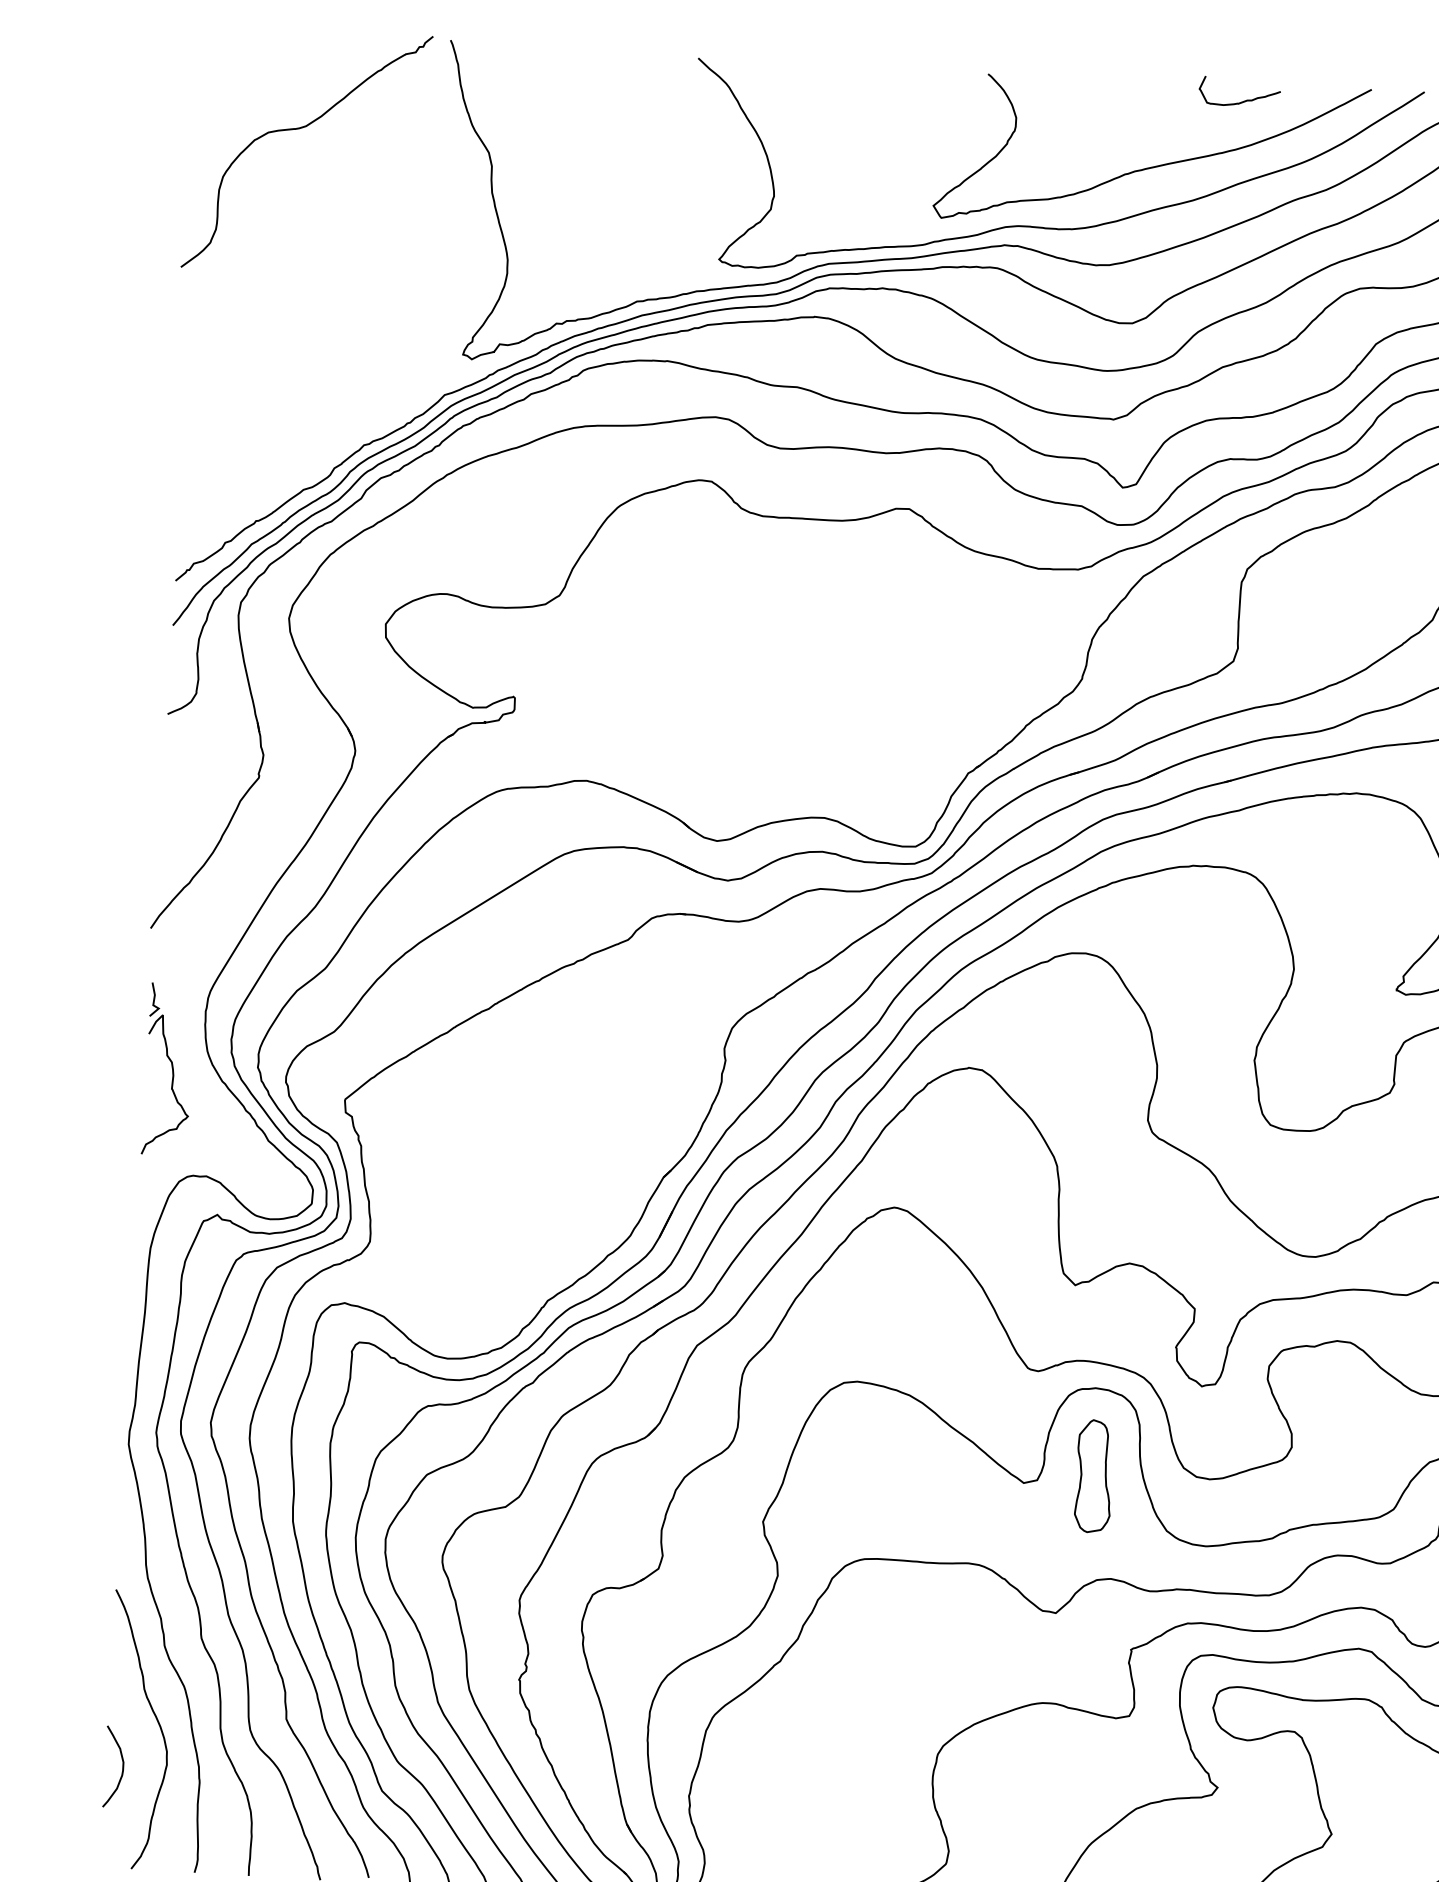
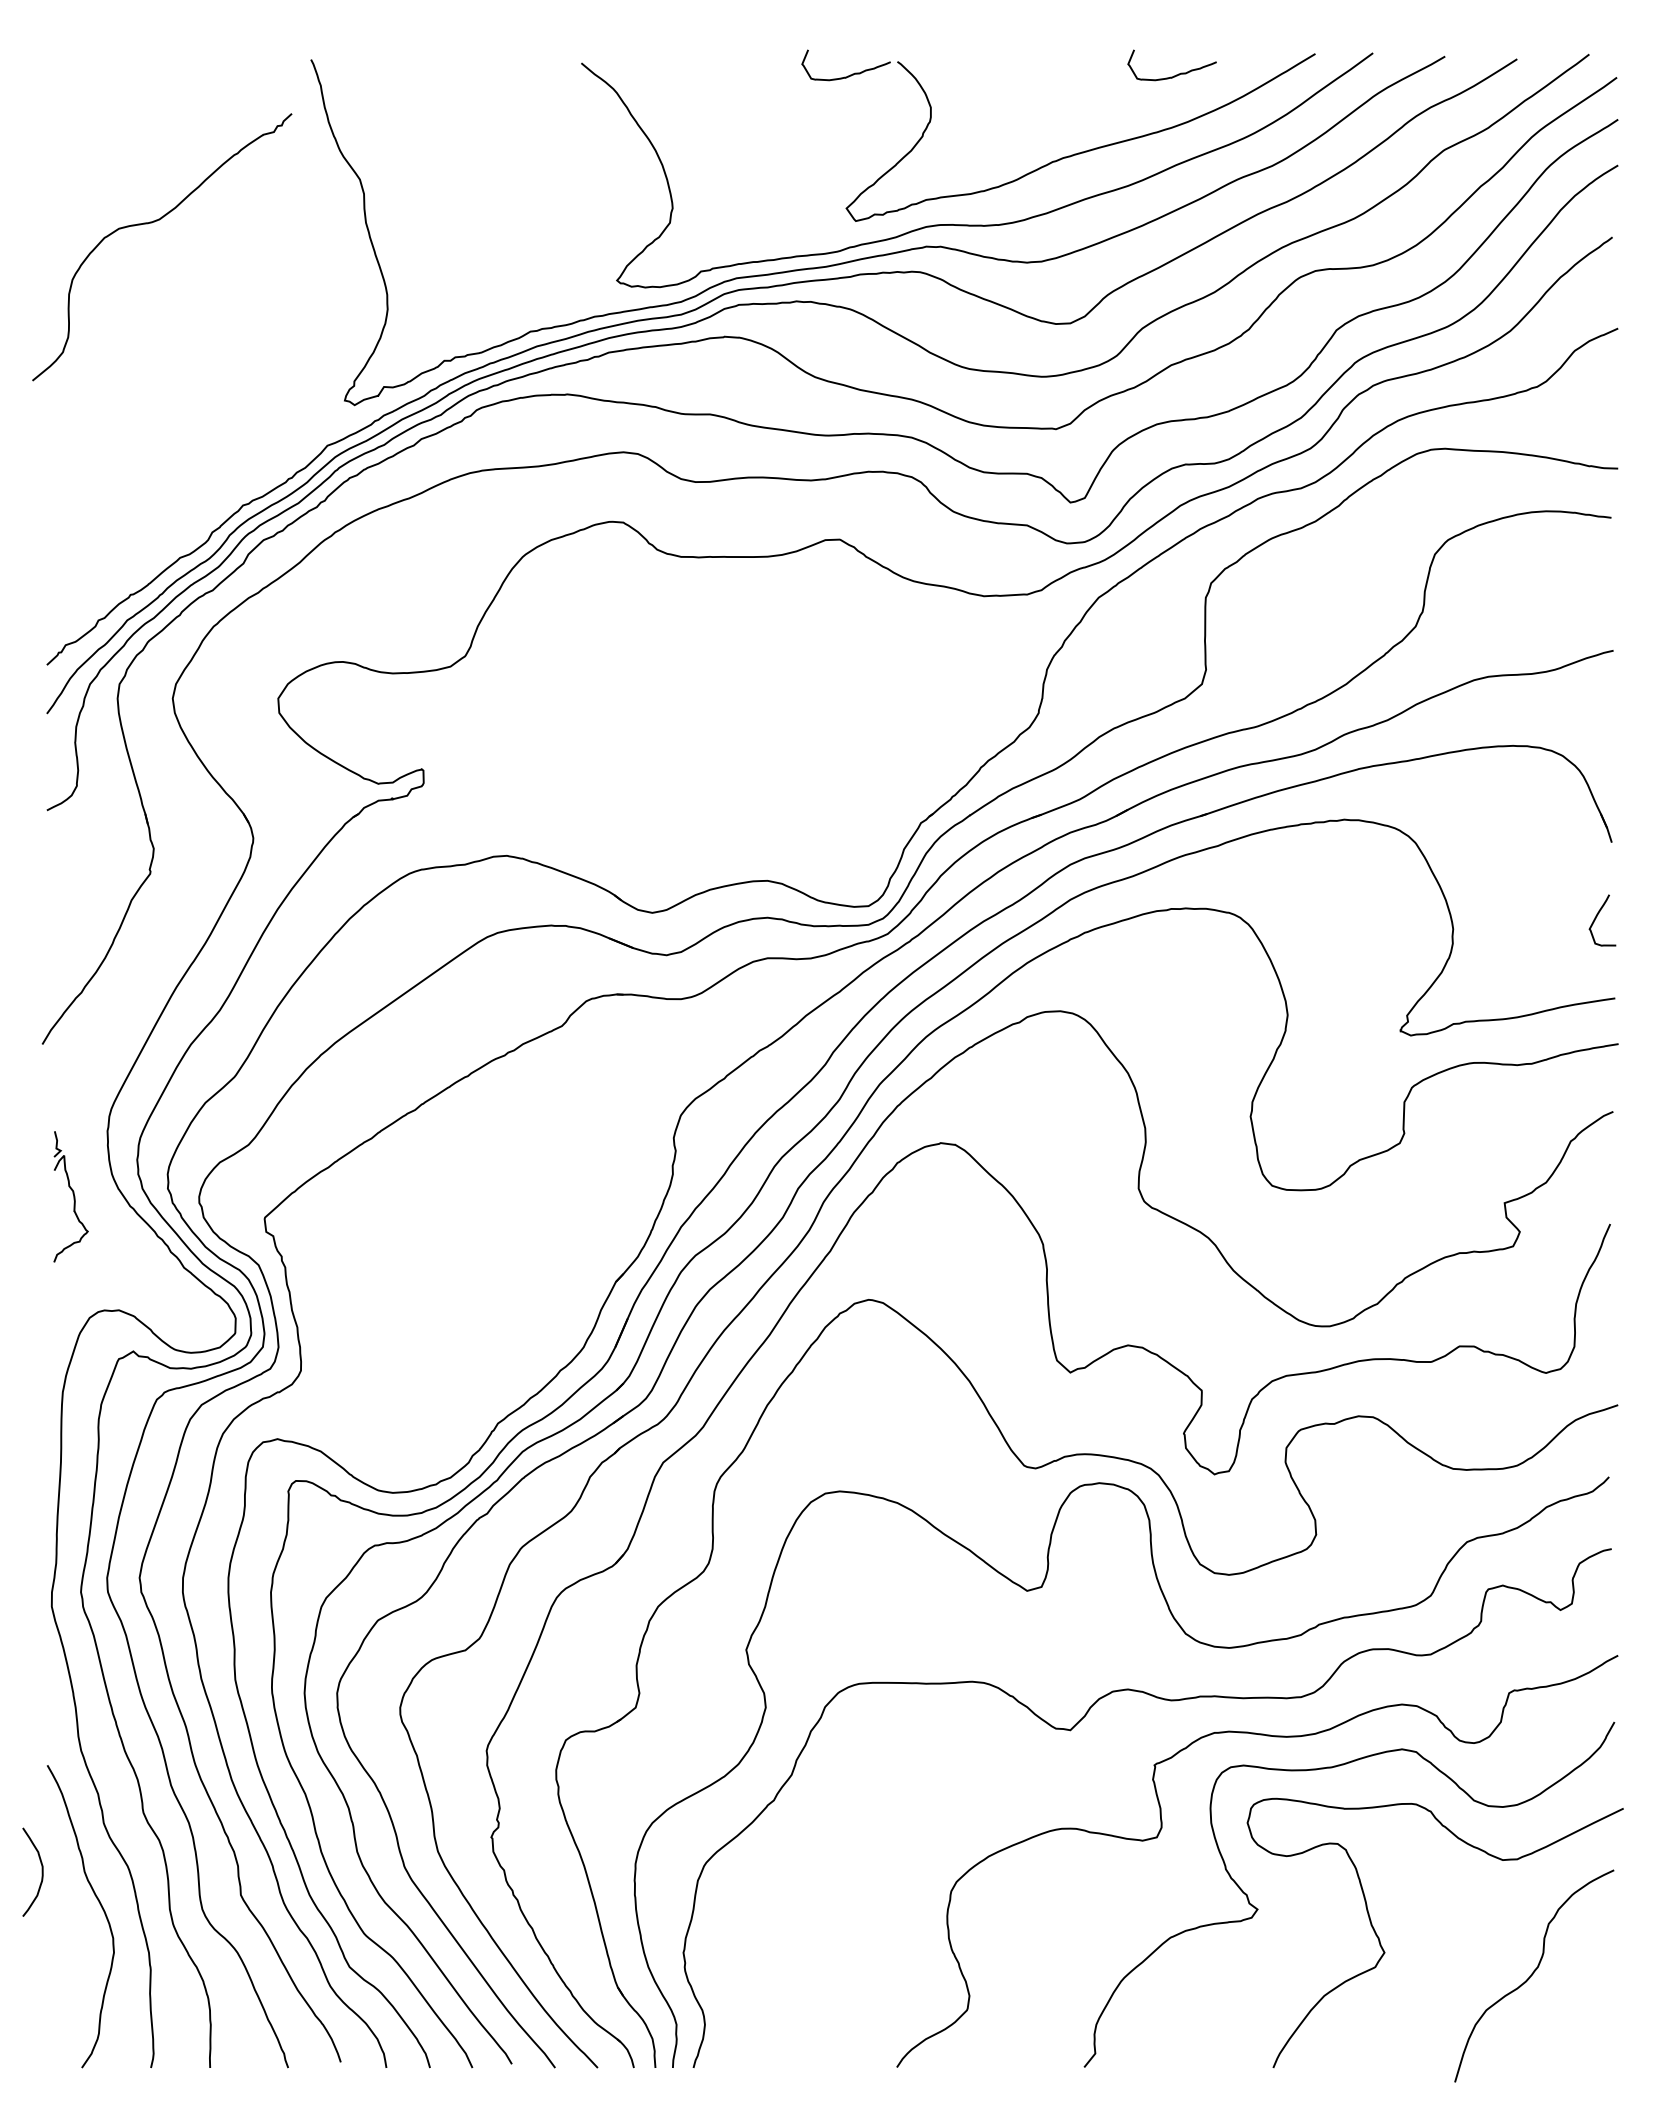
curve: (944, 83) -> (850, 74), added
curve: (301, 128) -> (154, 222), moved
part: (168, 1069) -> (70, 1196), size x0.7
part: (1094, 1476) -> (1103, 1579), removed
curve: (122, 1766) -> (41, 1871), moved

